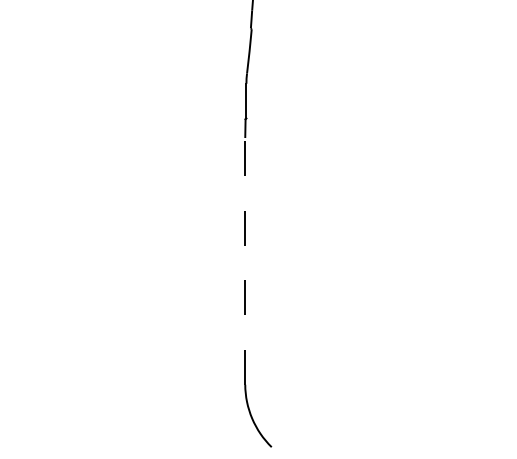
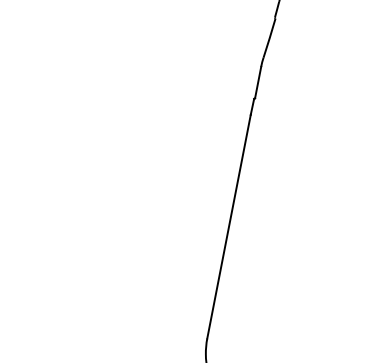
line: (245, 260) -> (229, 226), dashed -> solid

